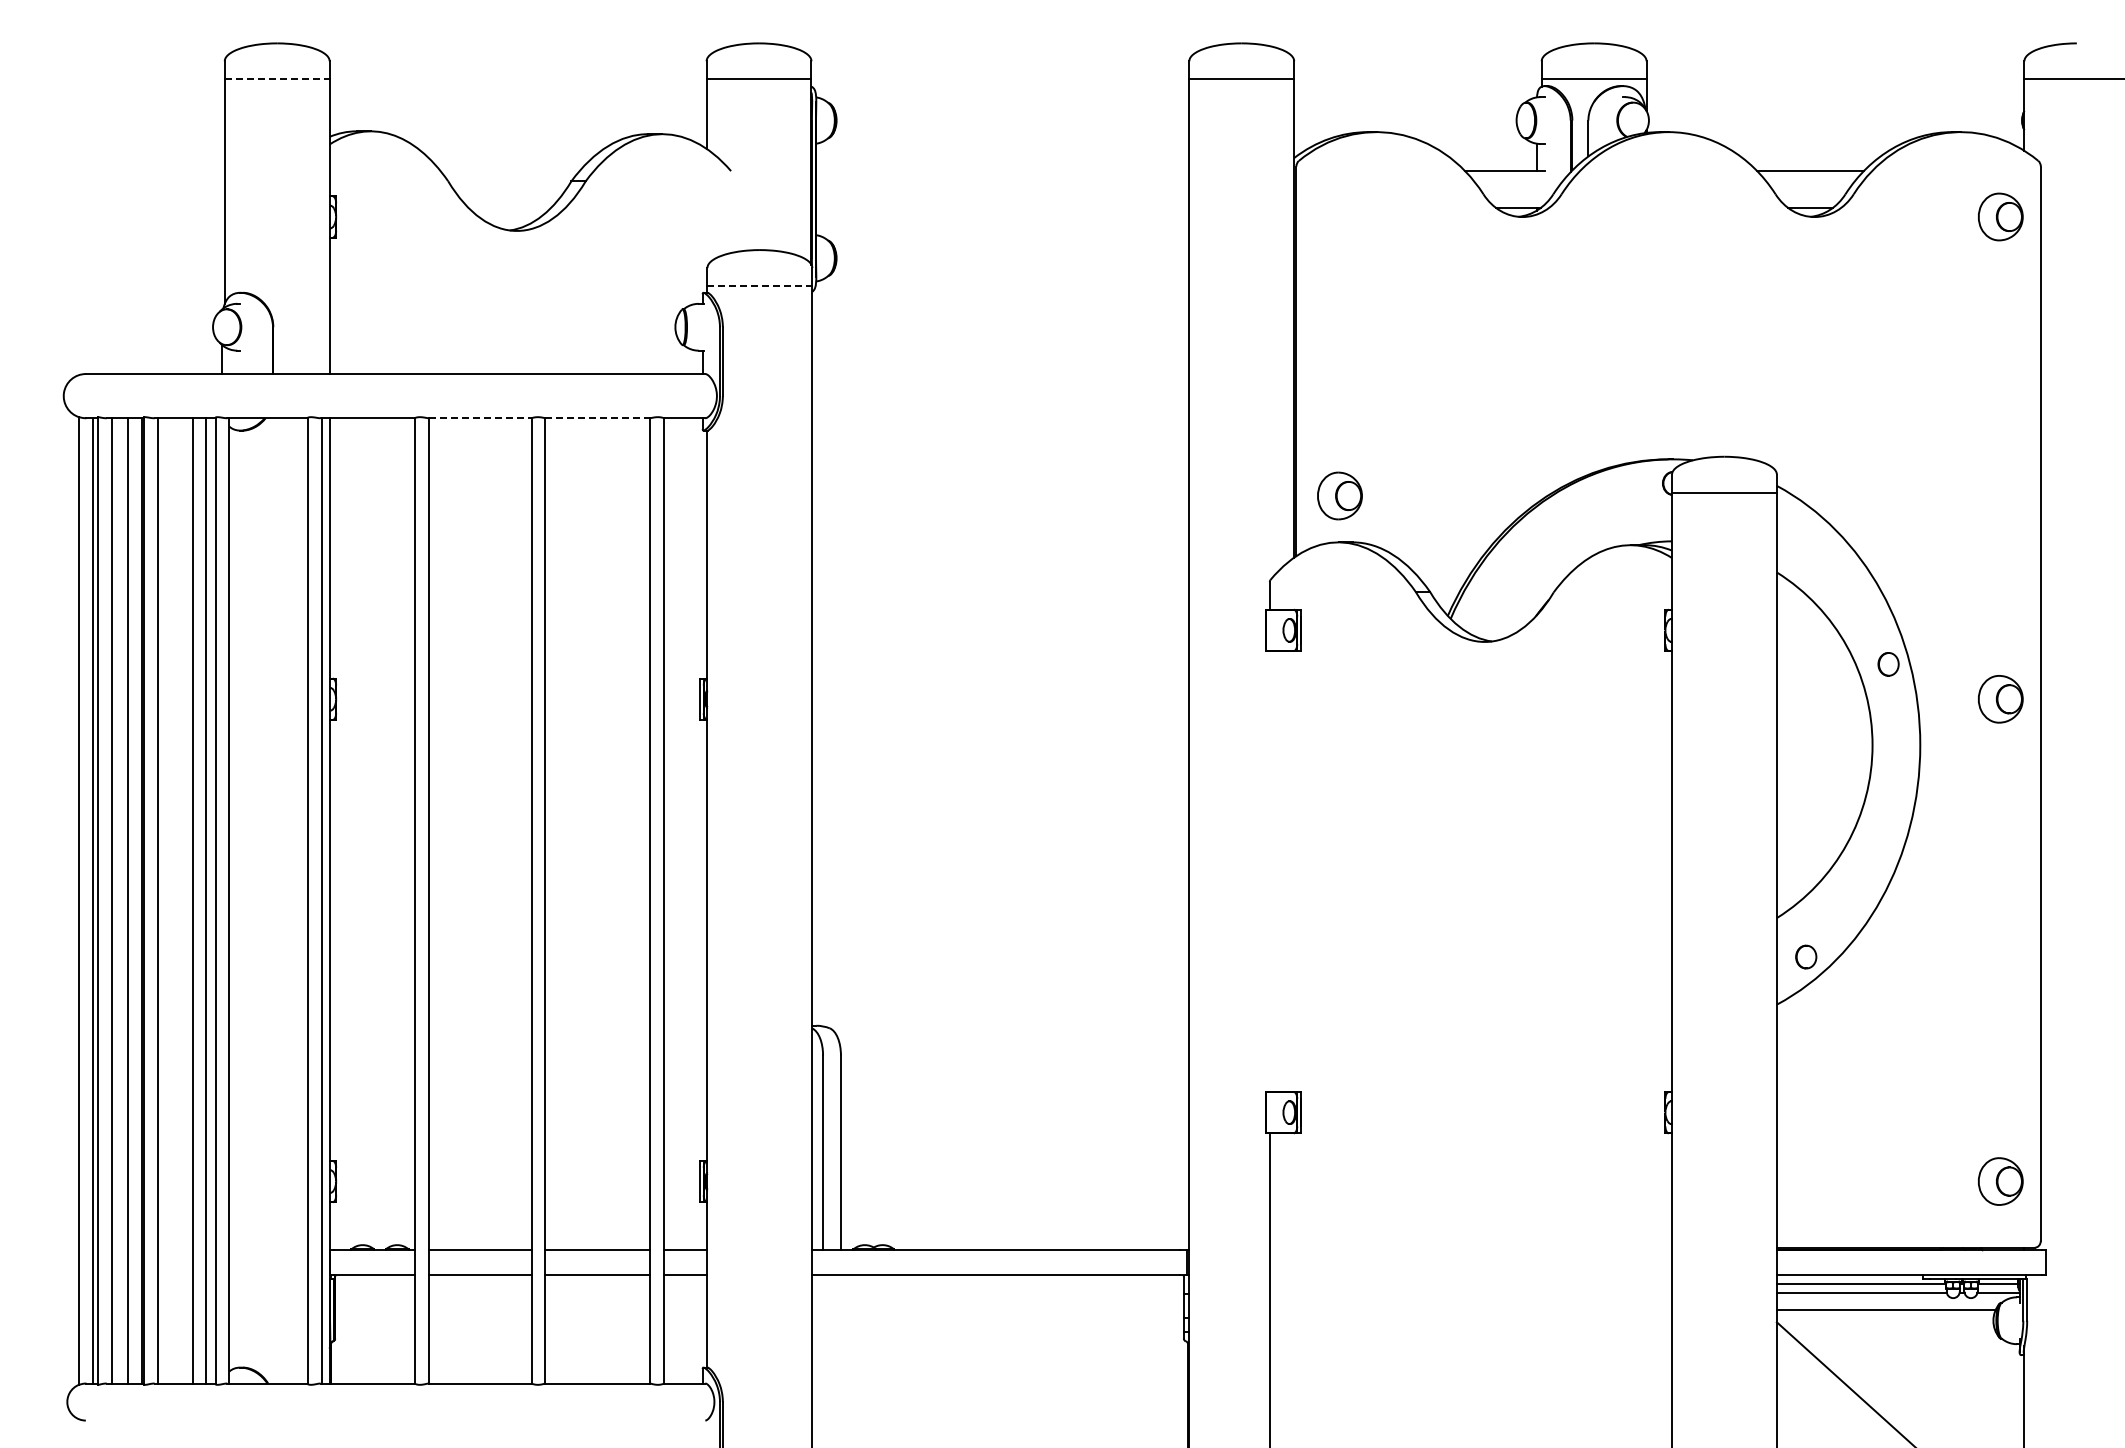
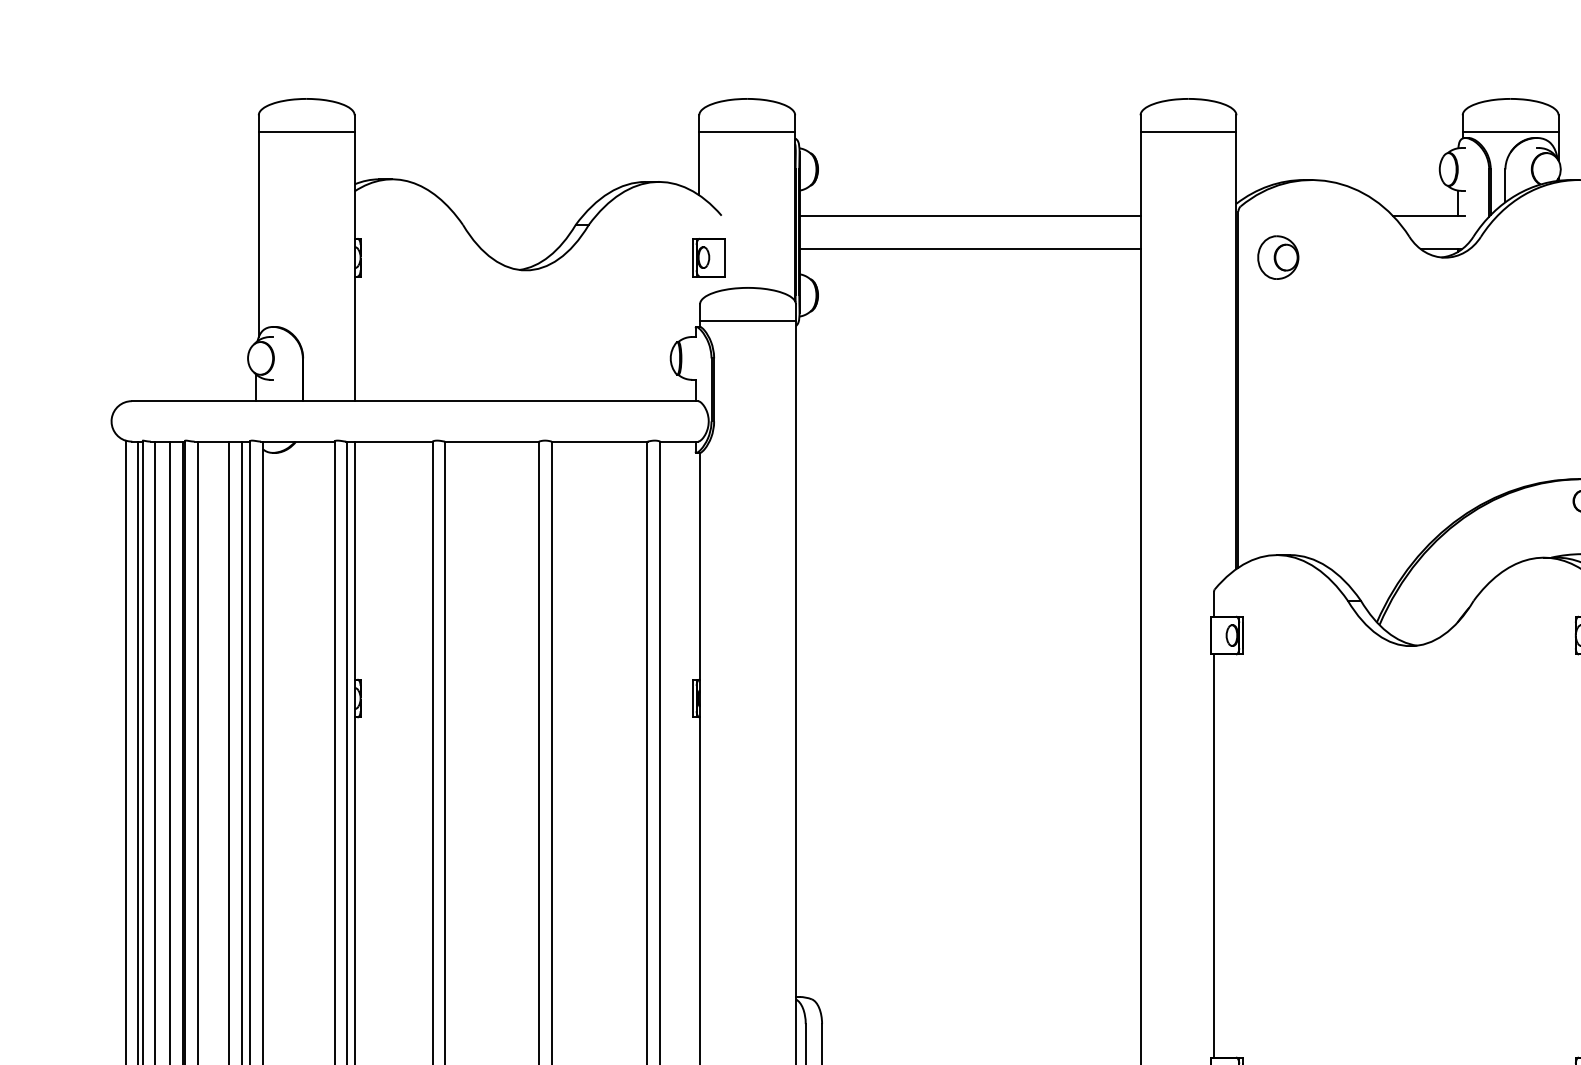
line: (277, 79) -> (306, 131), dashed -> solid
line: (1002, 170) -> (969, 215), added
line: (1002, 207) -> (969, 248), added
part: (717, 216) -> (709, 257), added
line: (760, 285) -> (748, 320), dashed -> solid
line: (480, 418) -> (492, 441), dashed -> solid
line: (598, 418) -> (600, 441), dashed -> solid
part: (1339, 495) -> (1277, 257), moved
line: (1269, 871) -> (1213, 855), added

